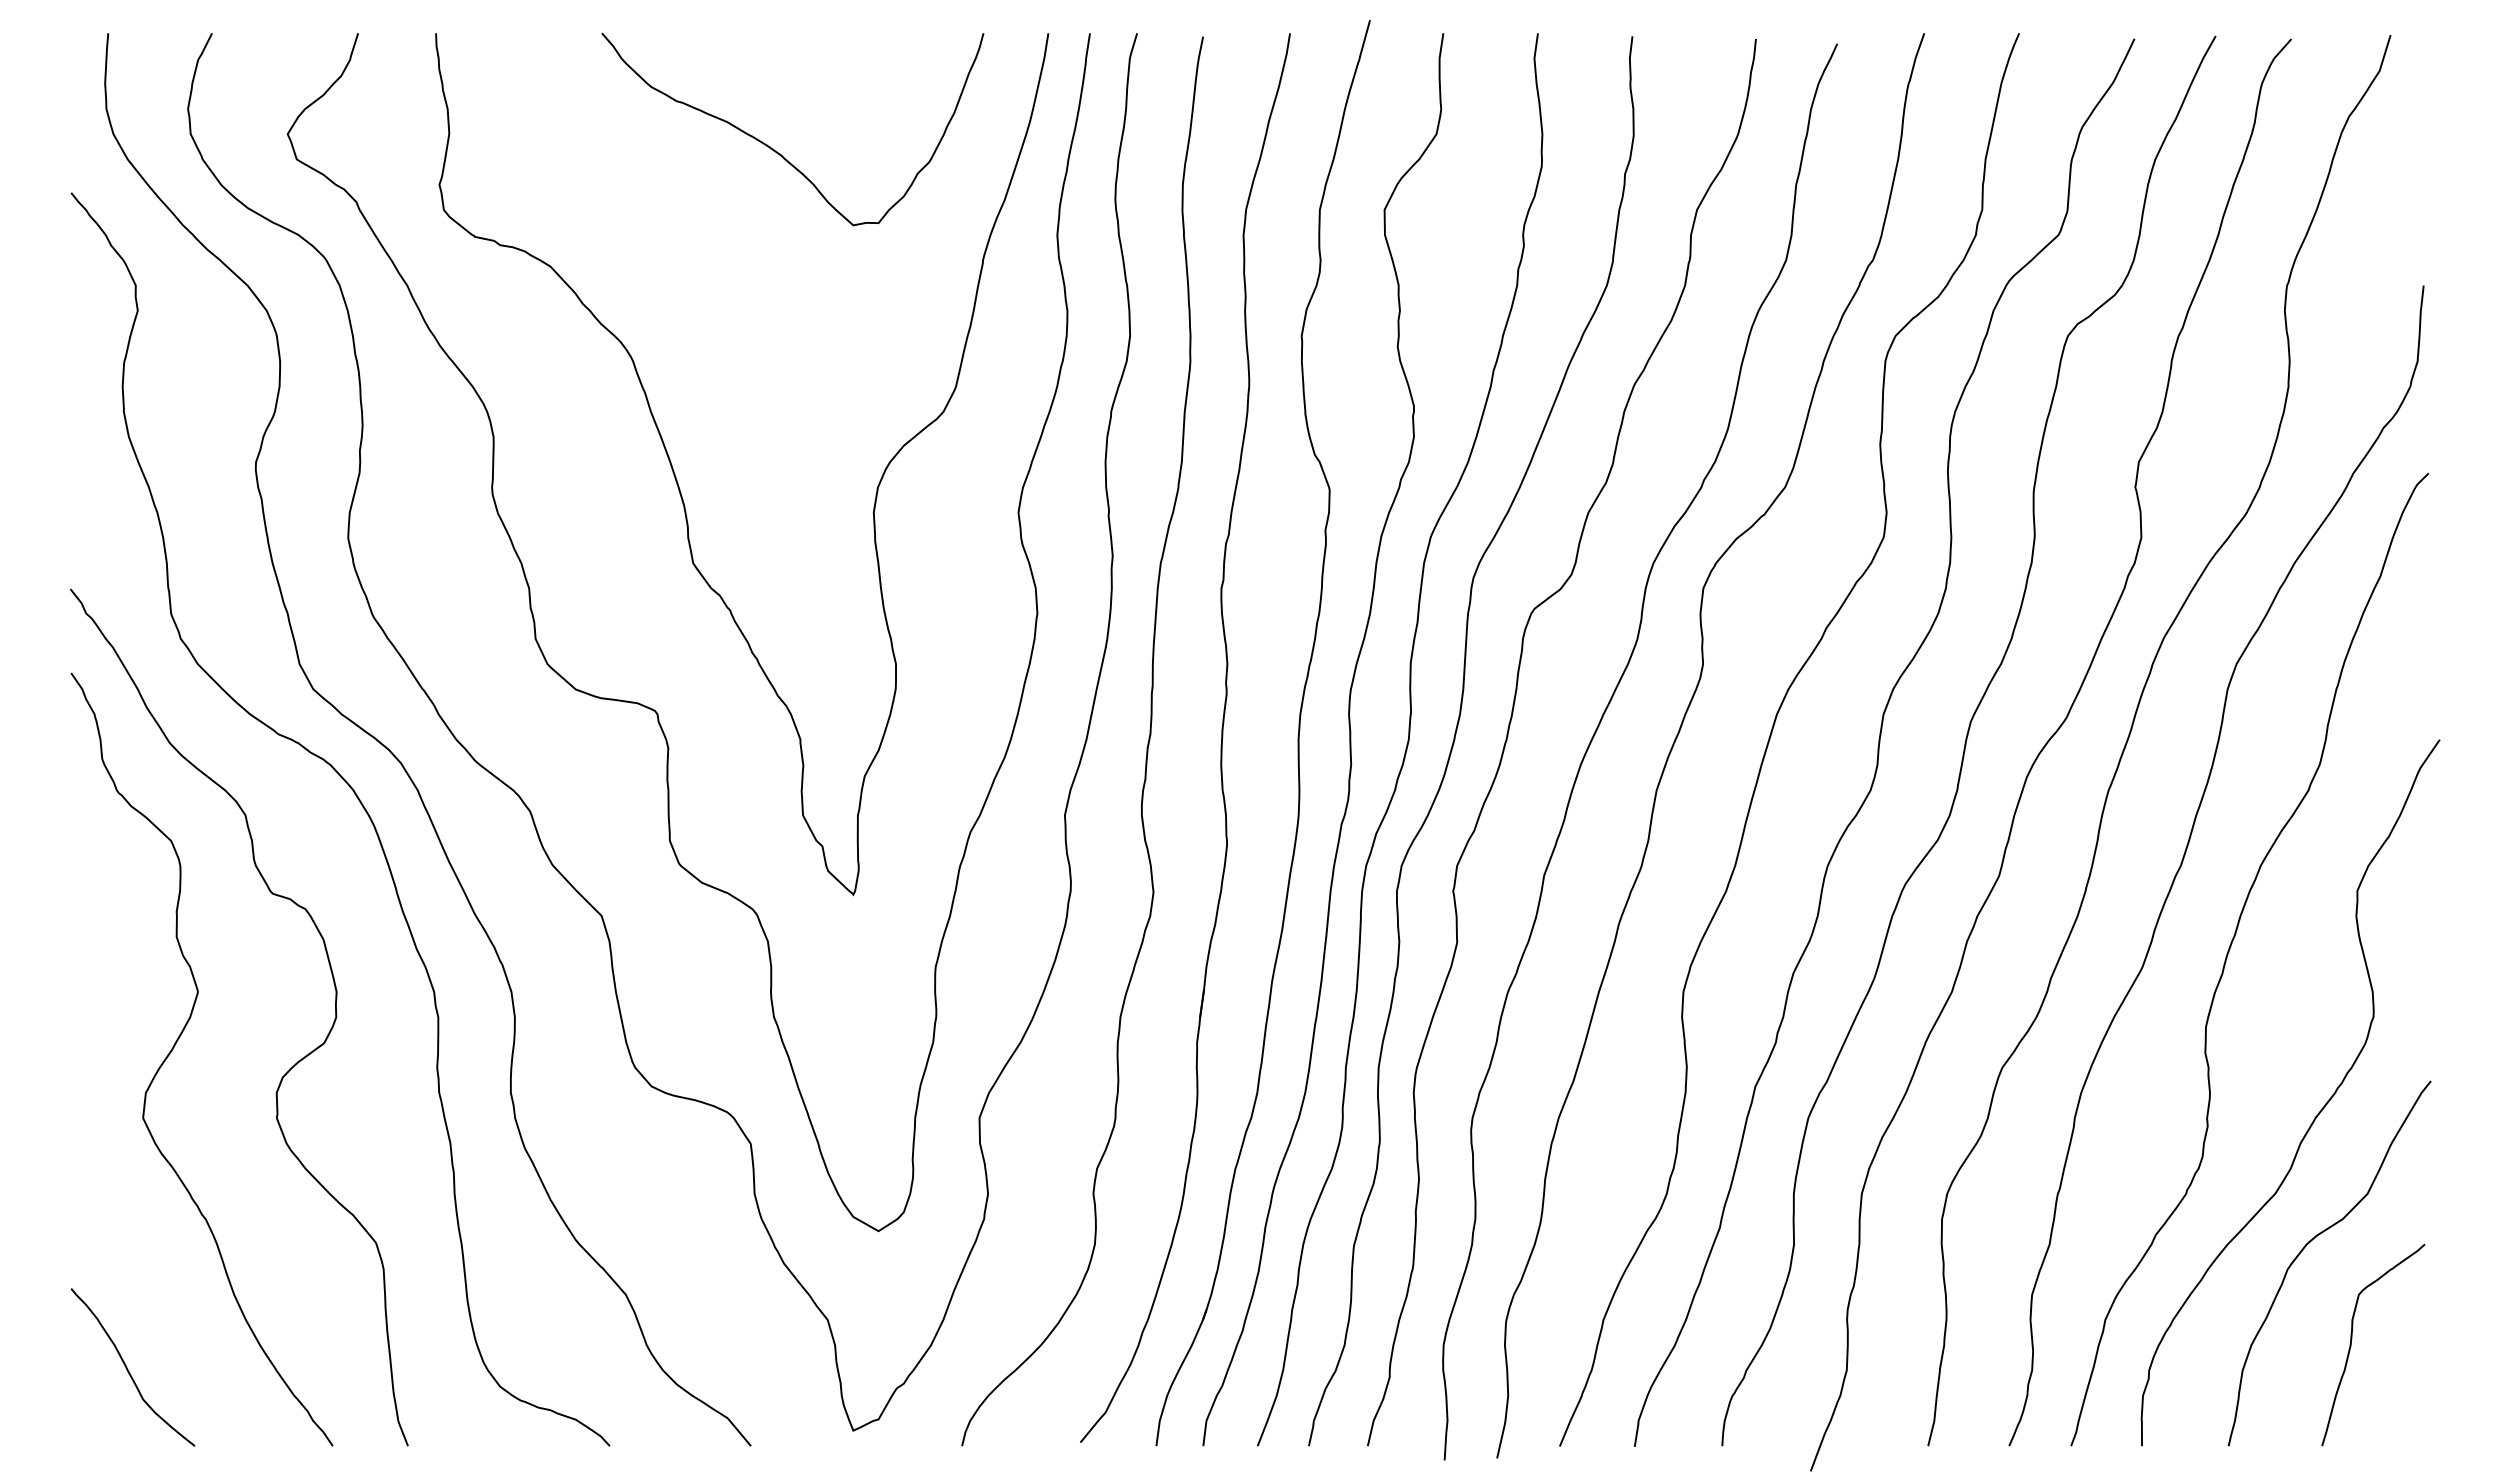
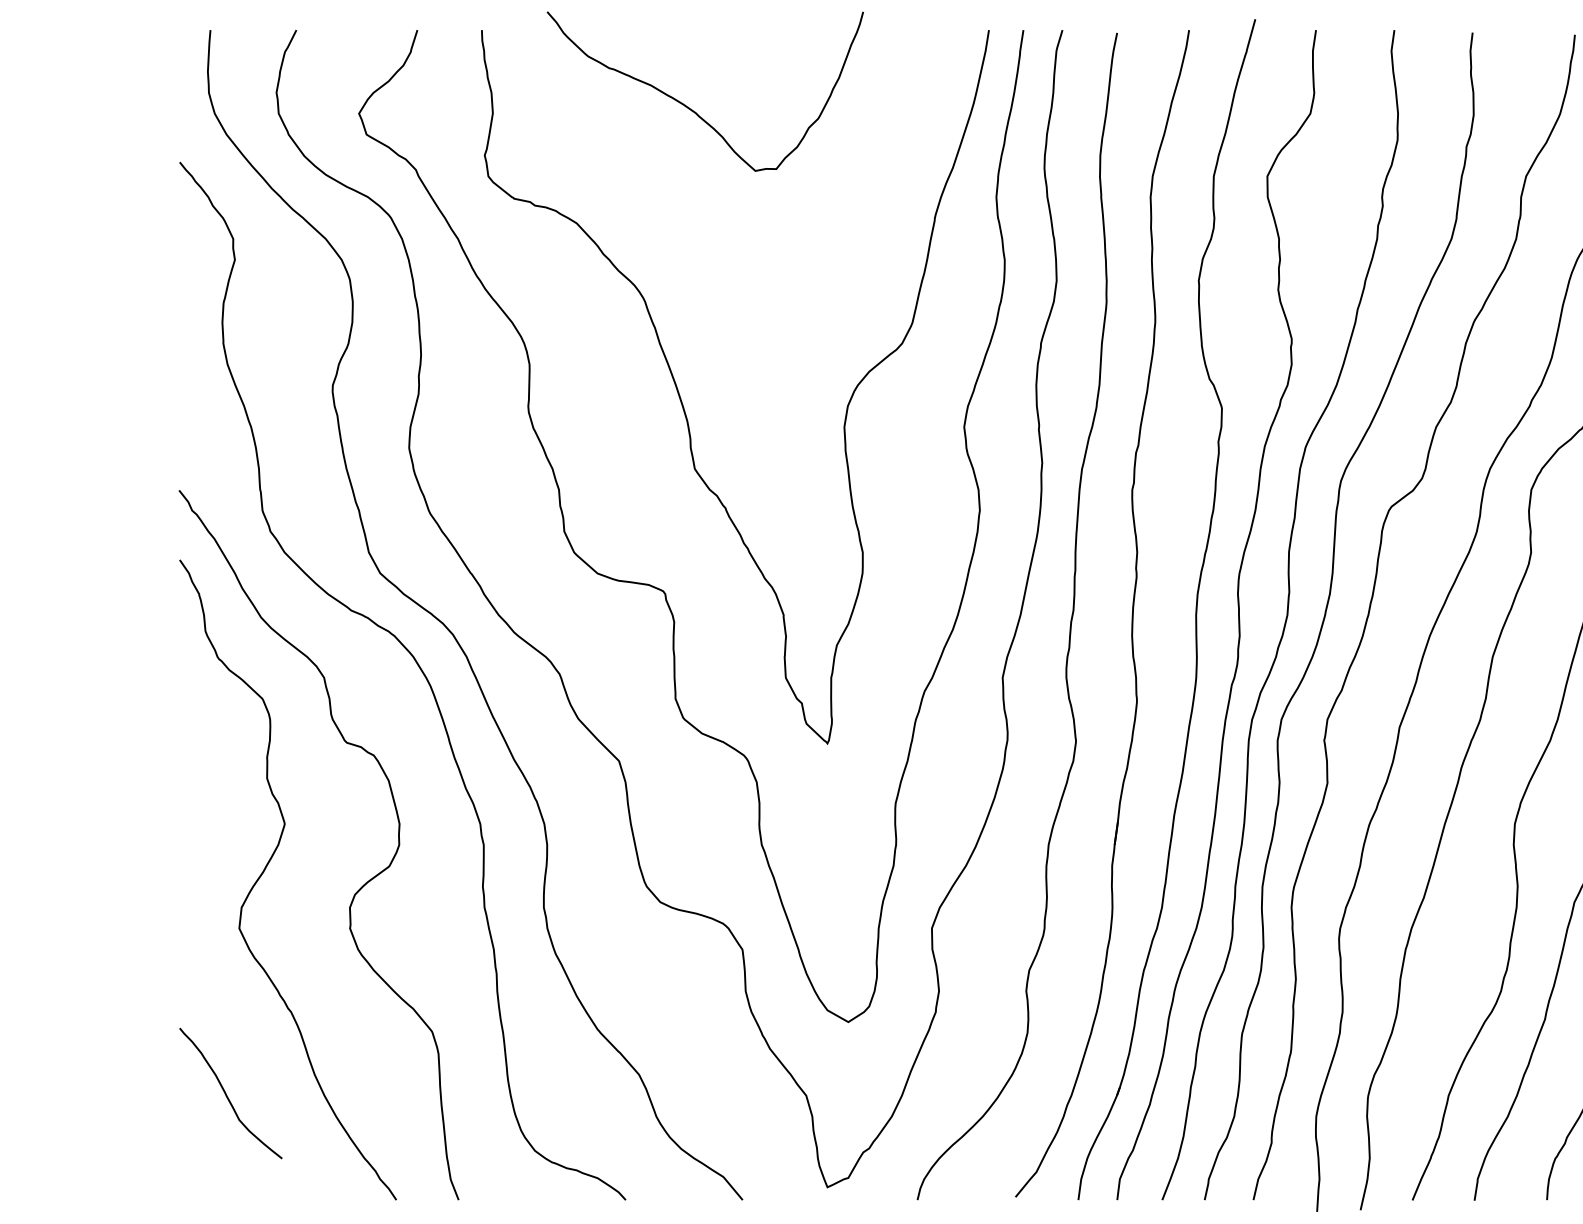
curve: (777, 151) -> (692, 109), moved
curve: (128, 1369) -> (227, 1095), moved

